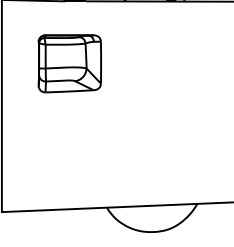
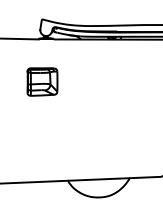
part: (69, 62) -> (42, 81), size x0.7

